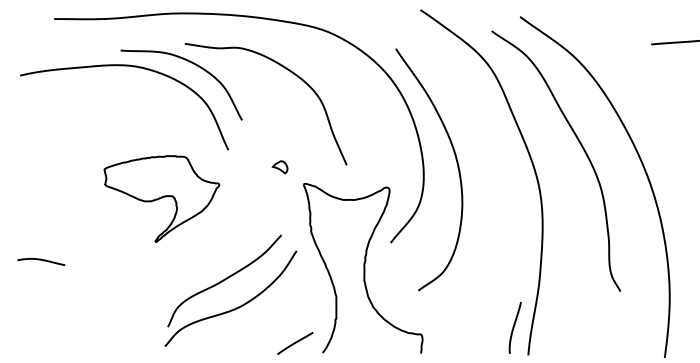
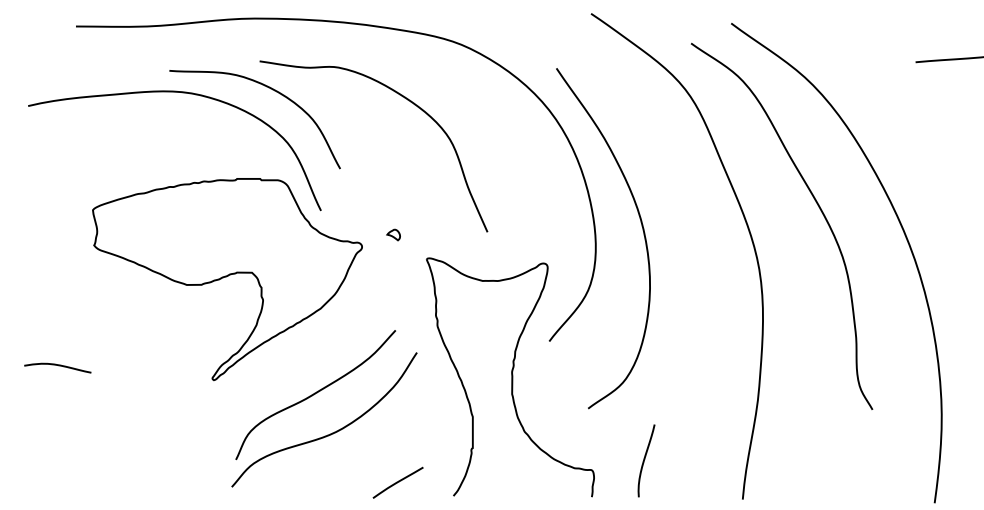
part: (279, 166) -> (393, 234), size x0.62
part: (161, 198) -> (227, 279), size x1.67
curve: (514, 326) -> (645, 459), moved
line: (294, 343) -> (397, 482), moved

